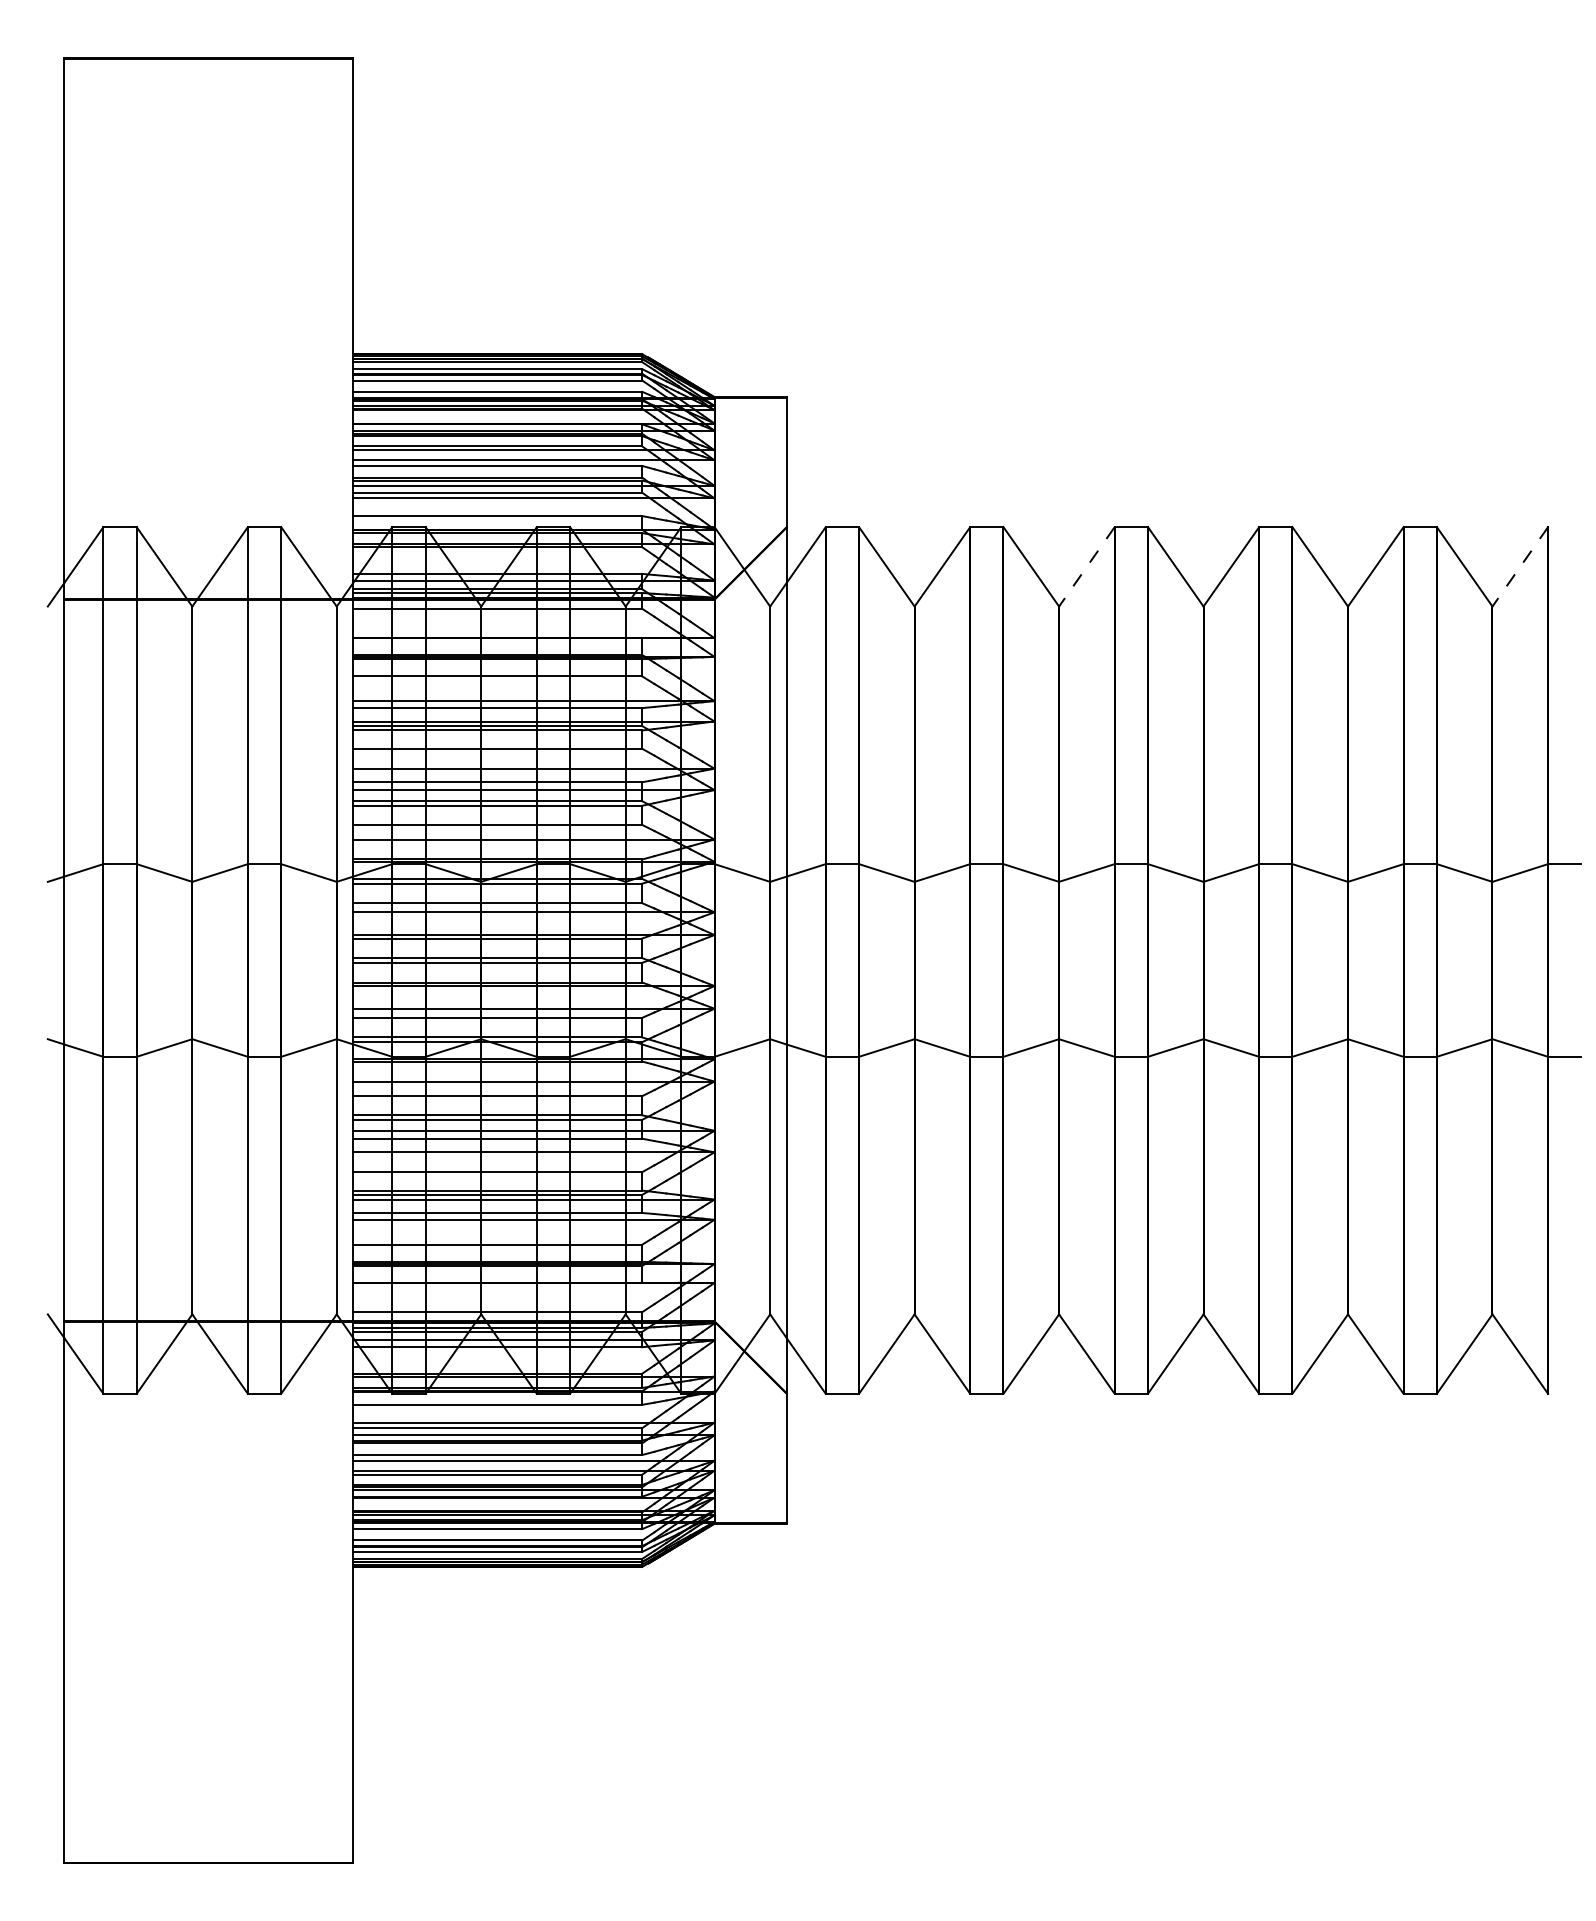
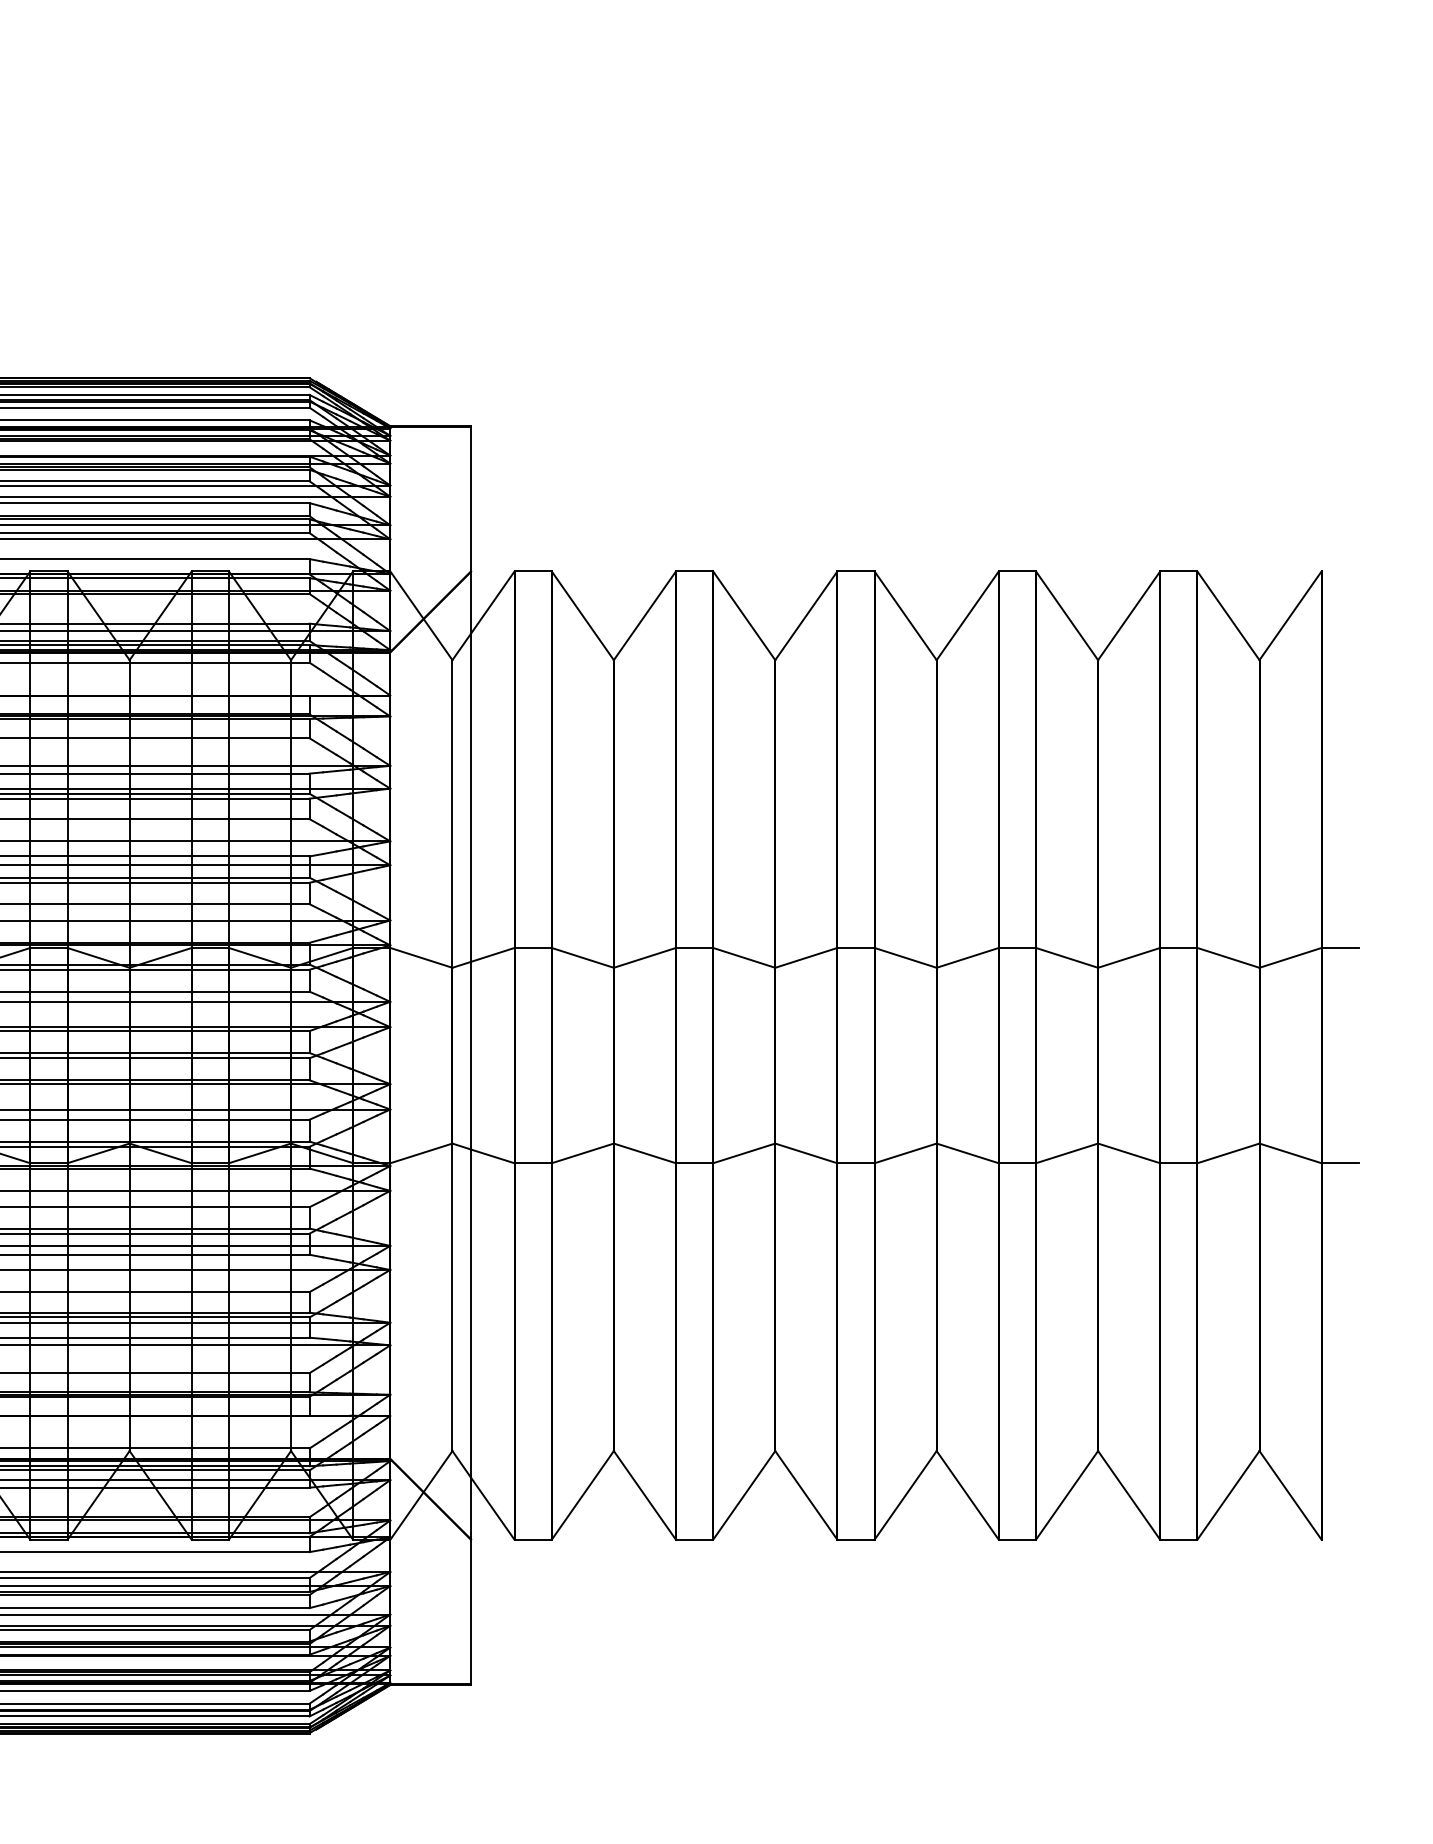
line: (1086, 567) -> (805, 616), dashed -> solid
line: (1520, 567) -> (1290, 616), dashed -> solid

